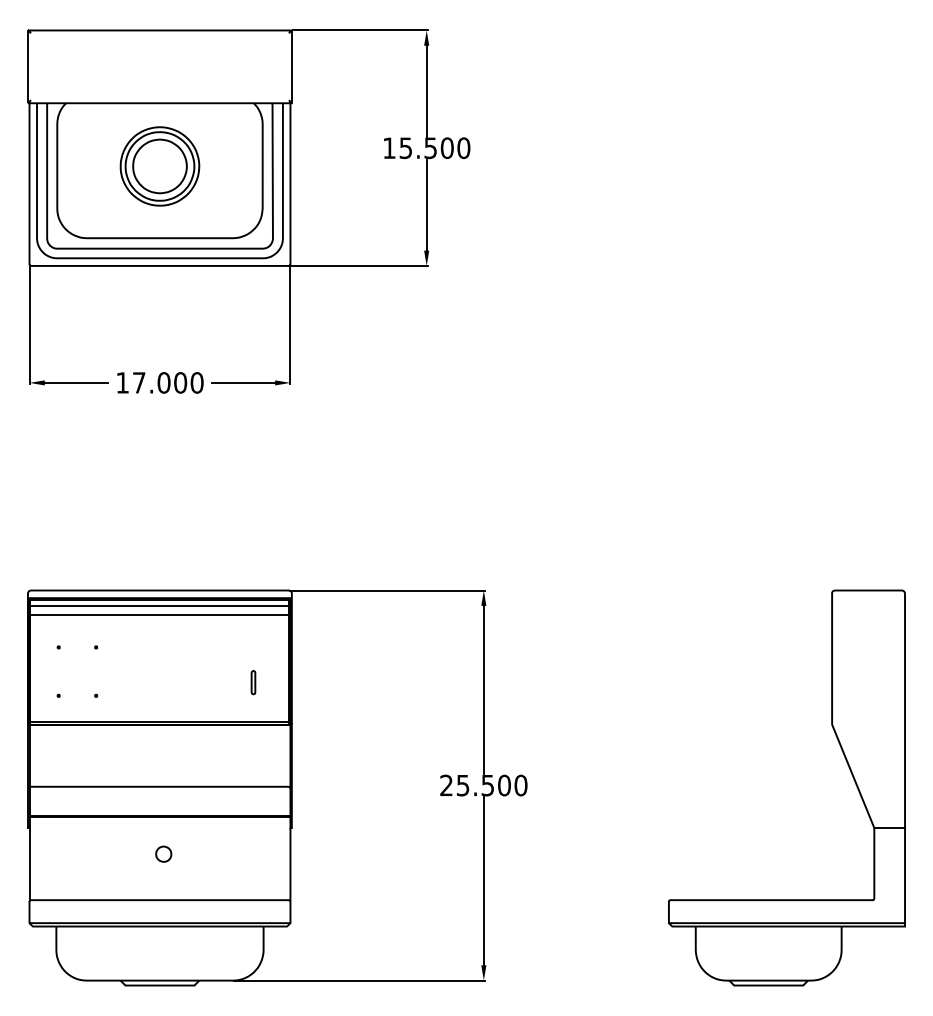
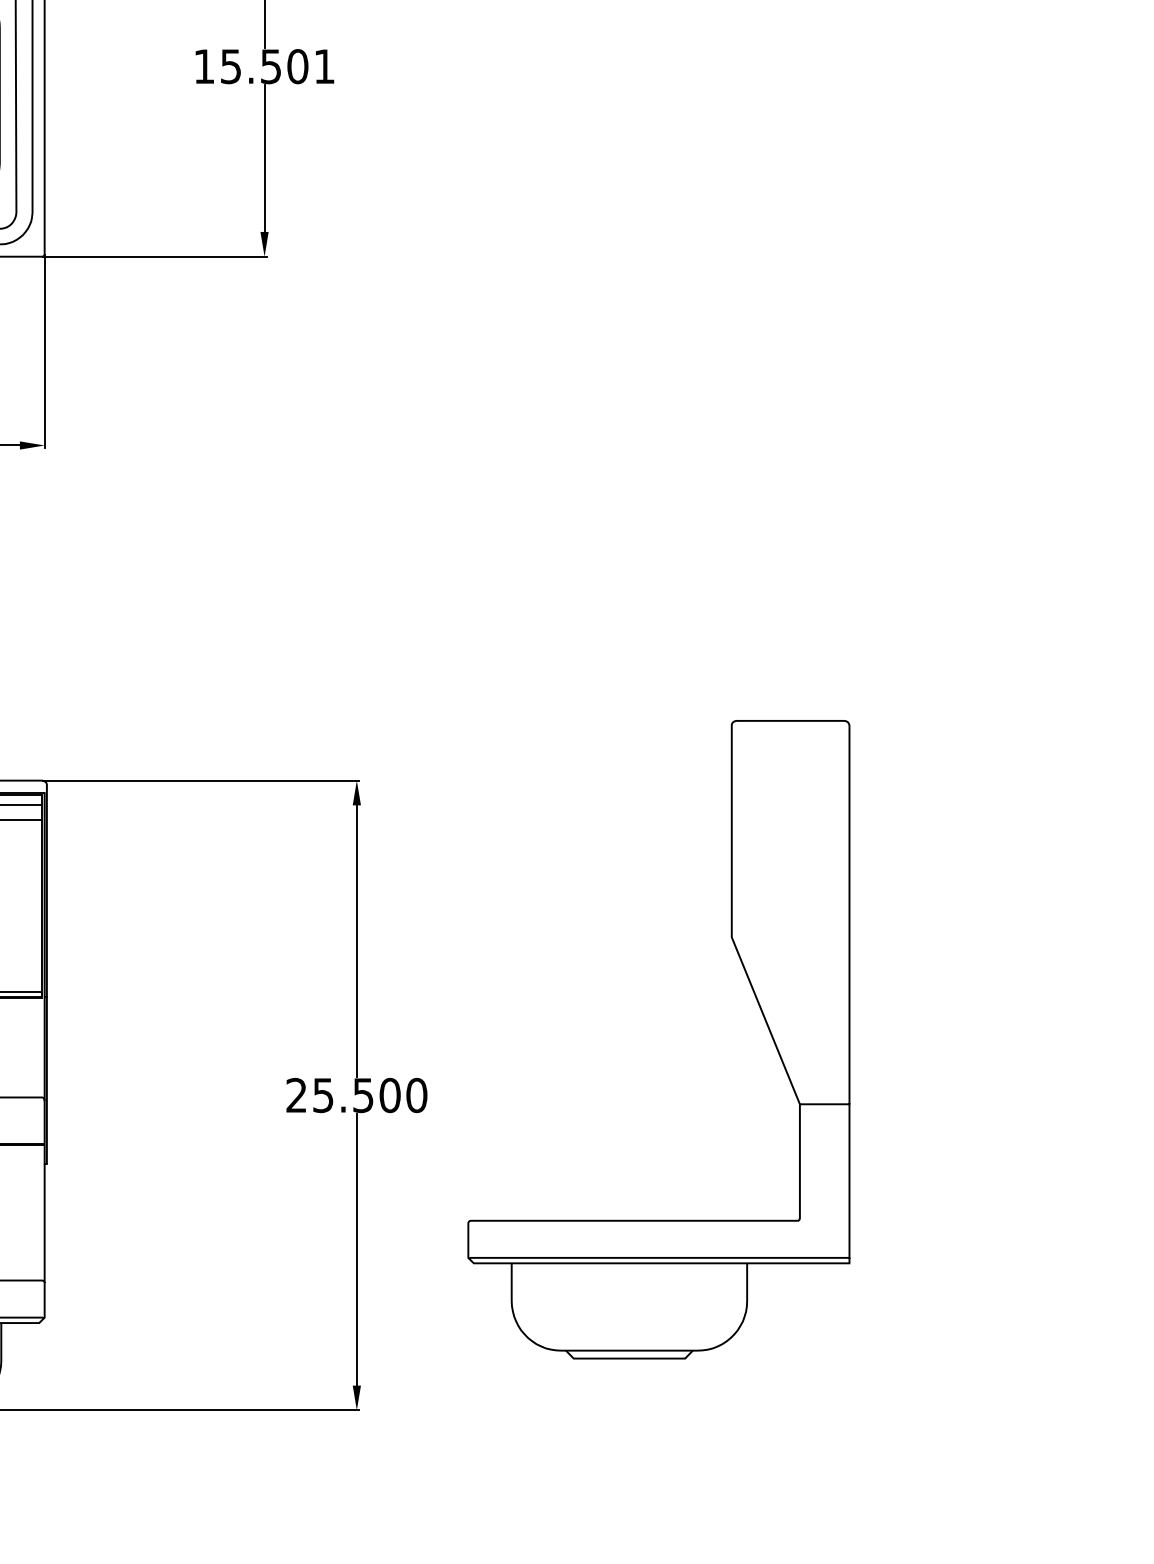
text: (463, 148) -> (323, 67), 15.500 -> 15.501
part: (847, 765) -> (756, 1003), moved

